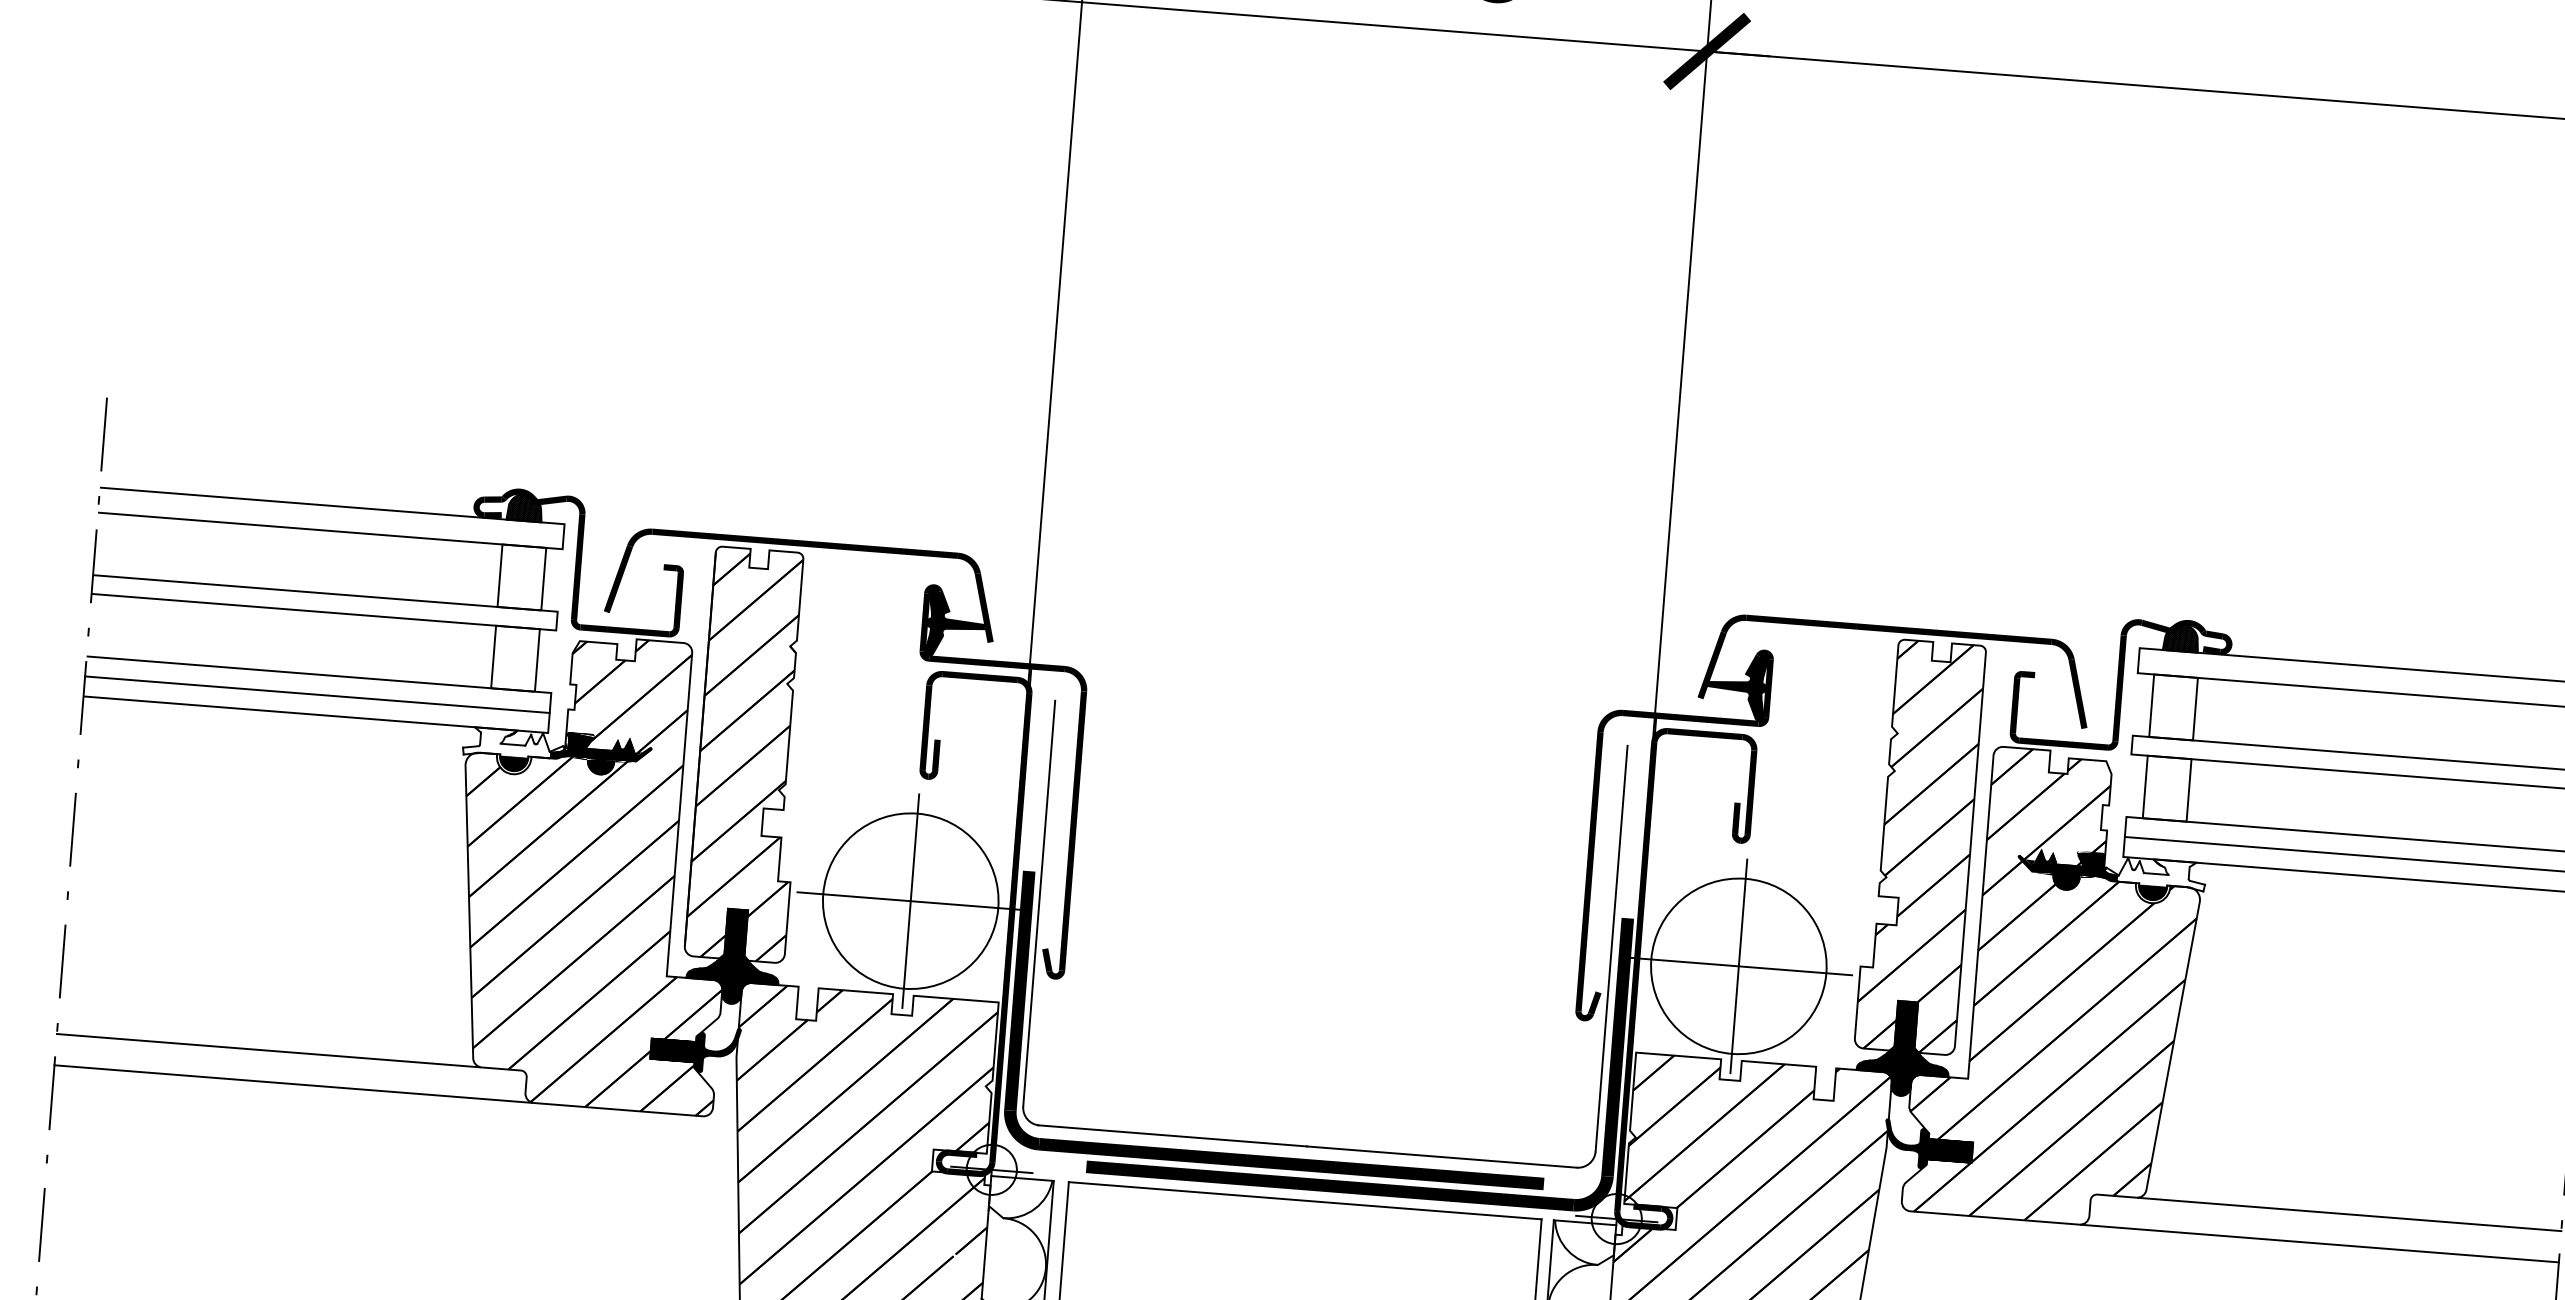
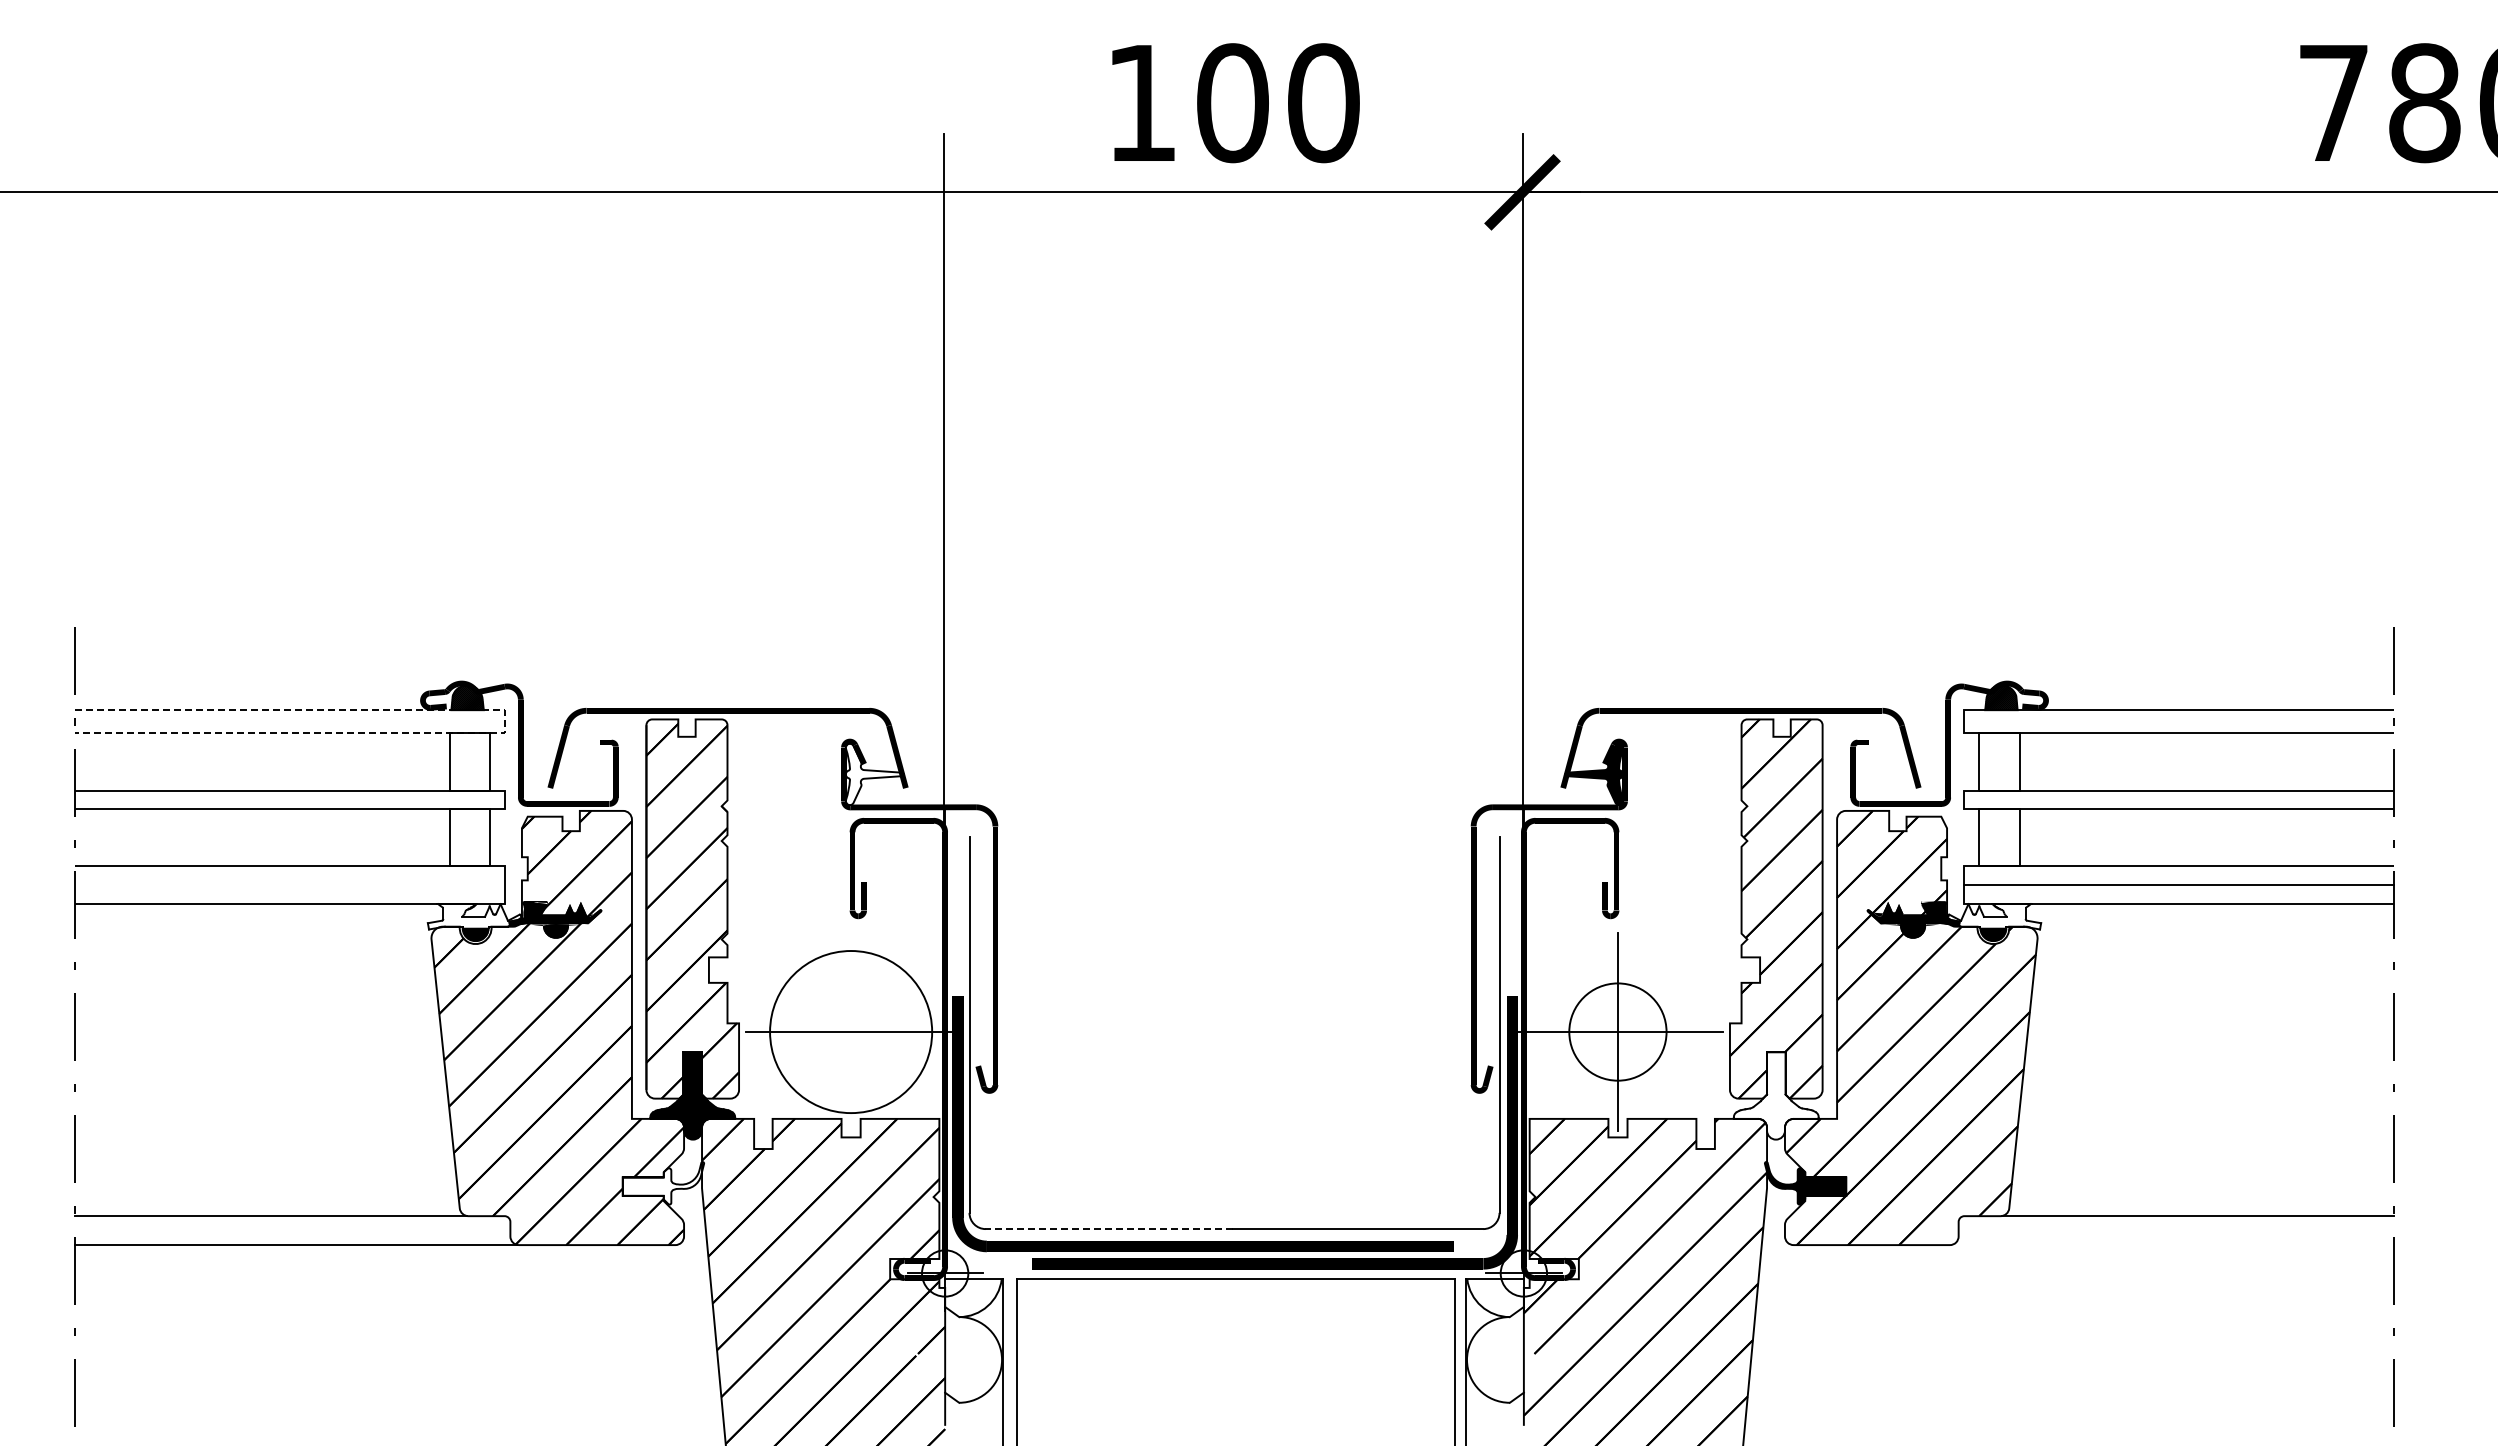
line: (563, 536) -> (505, 721), solid -> dashed
fill: (957, 625) -> (874, 774), removed
line: (316, 695) -> (289, 885), removed
line: (911, 900) -> (851, 1031), removed
circle: (1738, 966) -> (1617, 1032), size x0.6
fill: (695, 1048) -> (663, 1183), removed
fill: (1903, 1048) -> (1775, 1095), removed
line: (1171, 1136) -> (1108, 1229), solid -> dashed
line: (2319, 1243) -> (2172, 1245), removed

